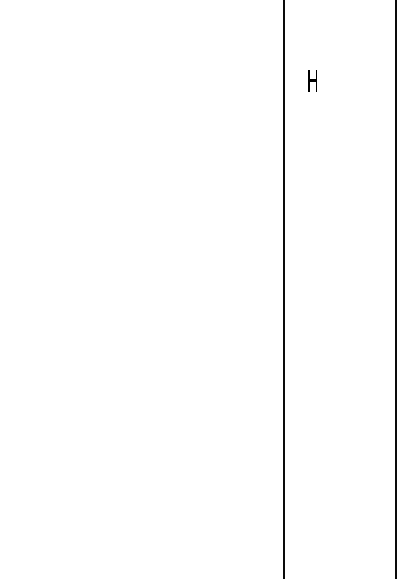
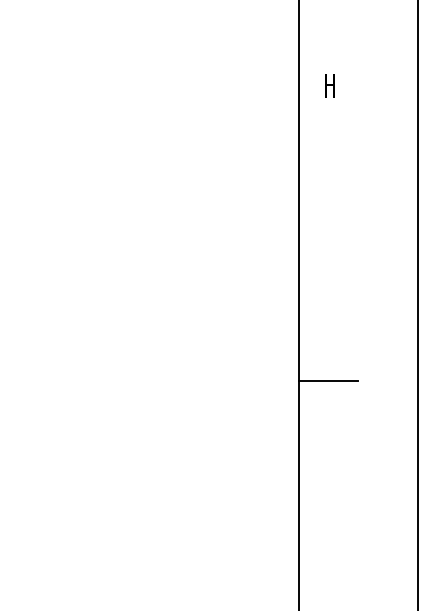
line: (311, 361) -> (328, 381), added

